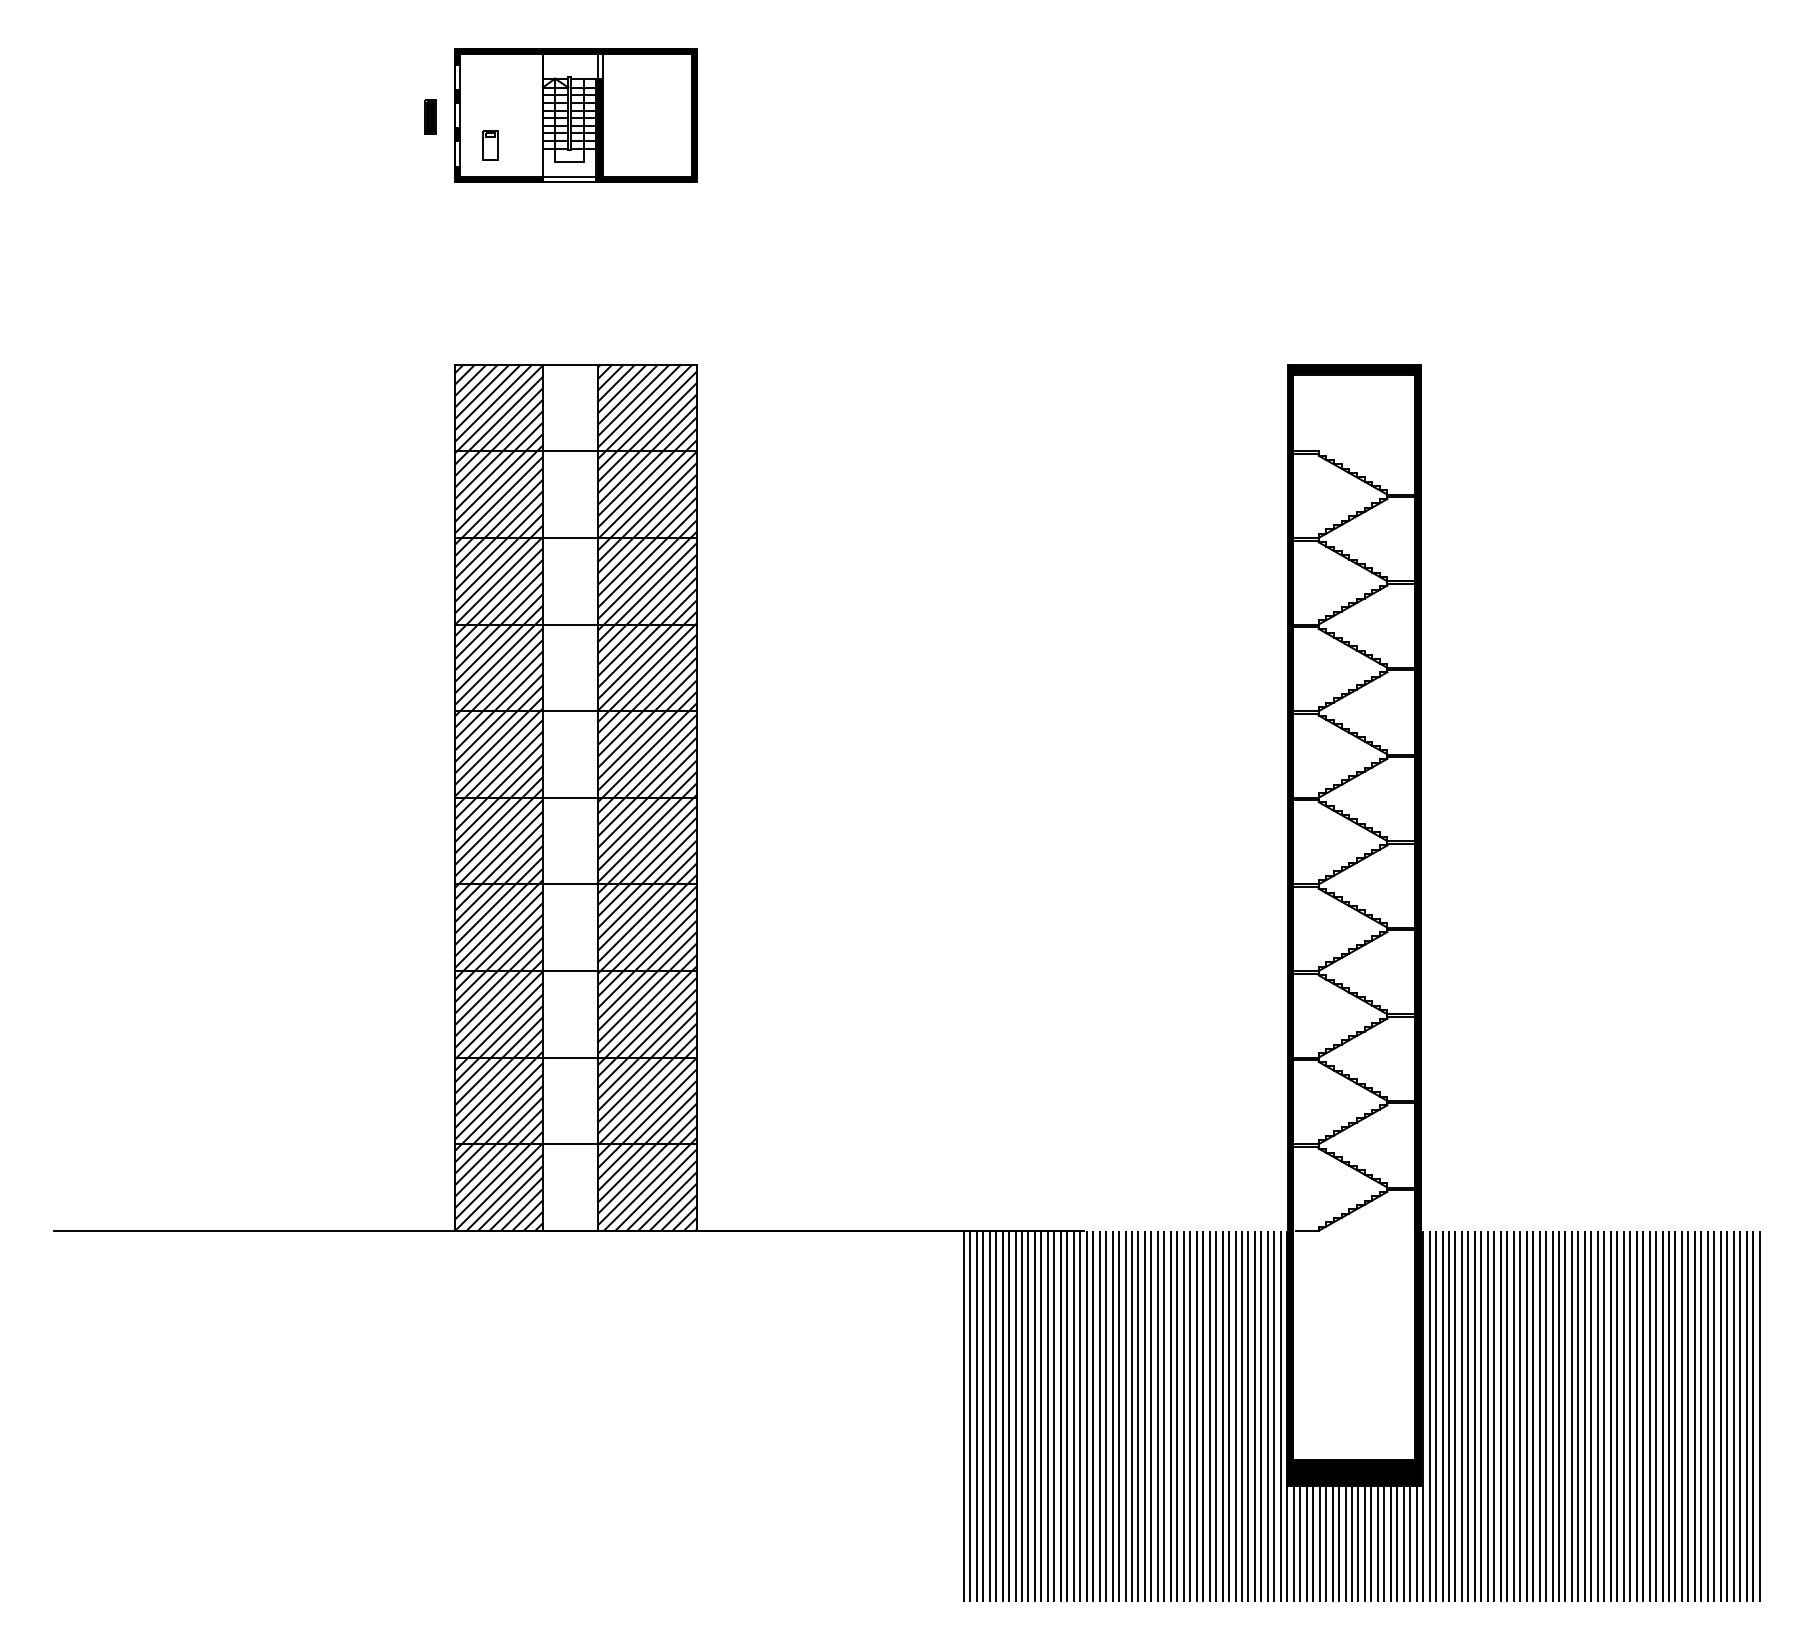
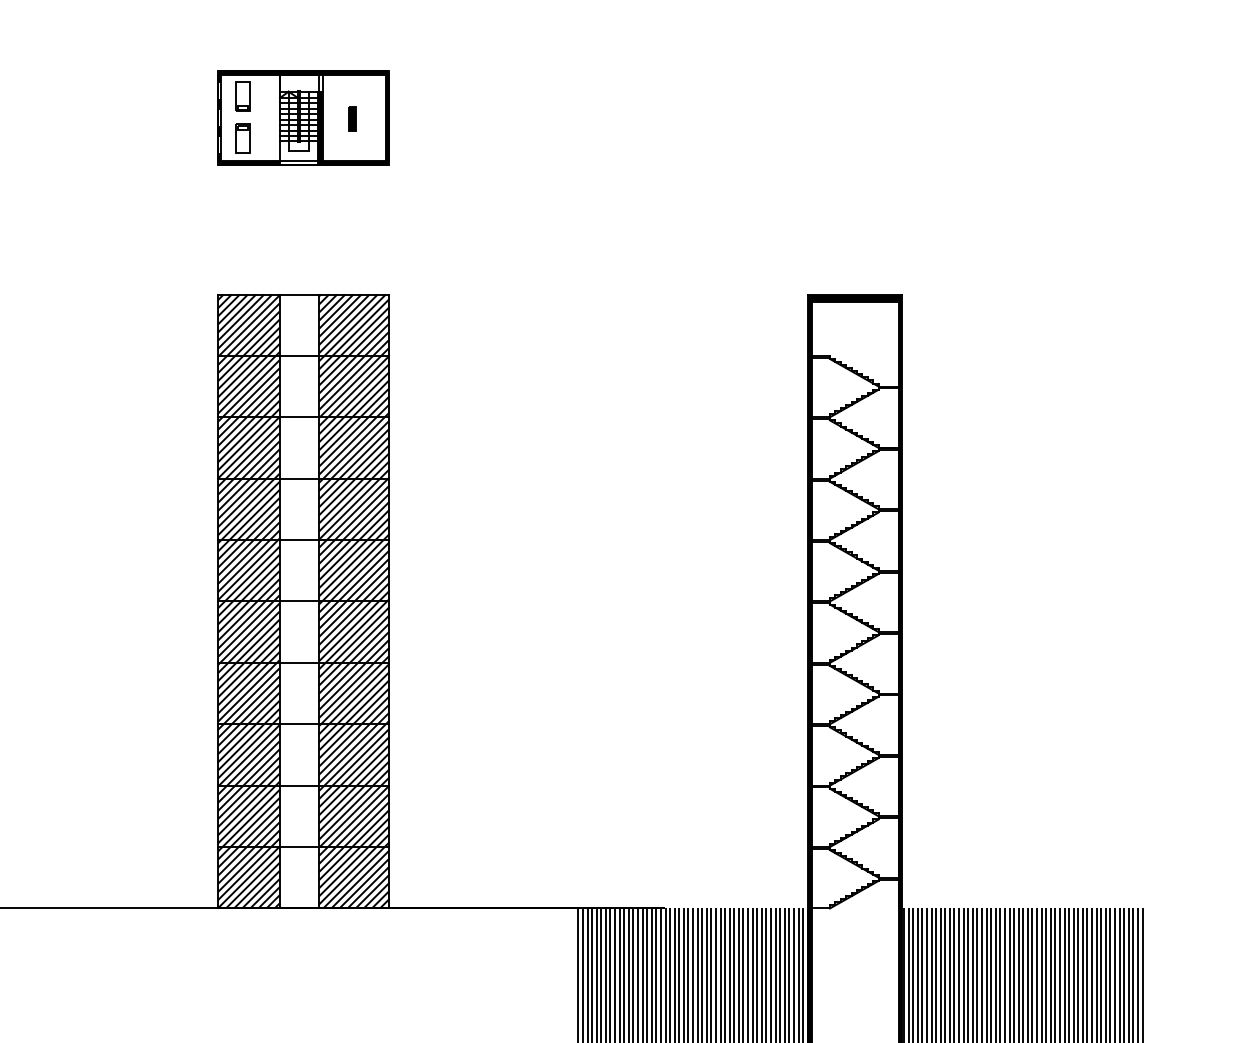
part: (490, 85) -> (242, 96), added
part: (430, 116) -> (352, 118), moved
part: (490, 145) -> (242, 139), size x1.43

